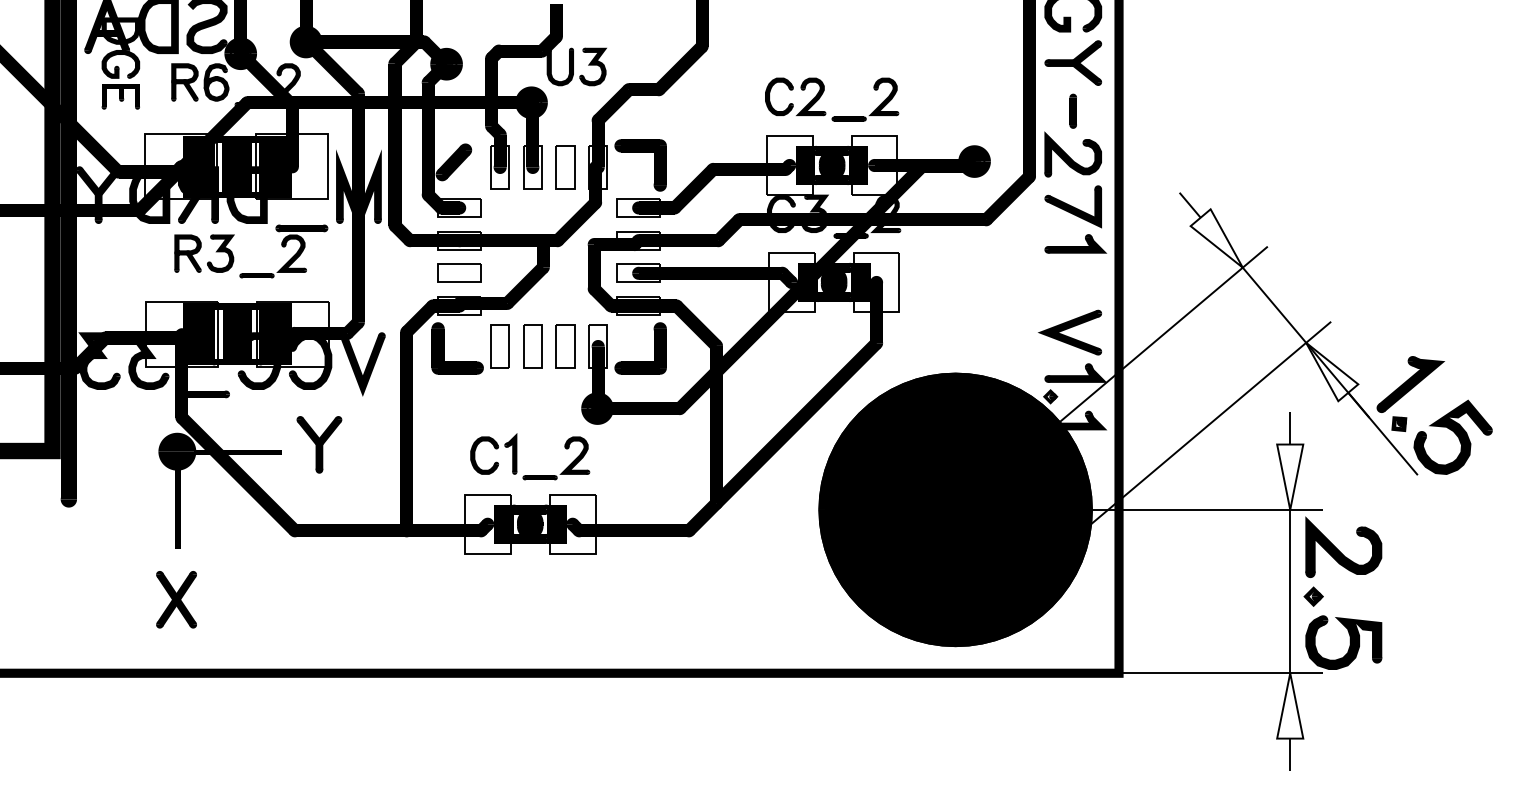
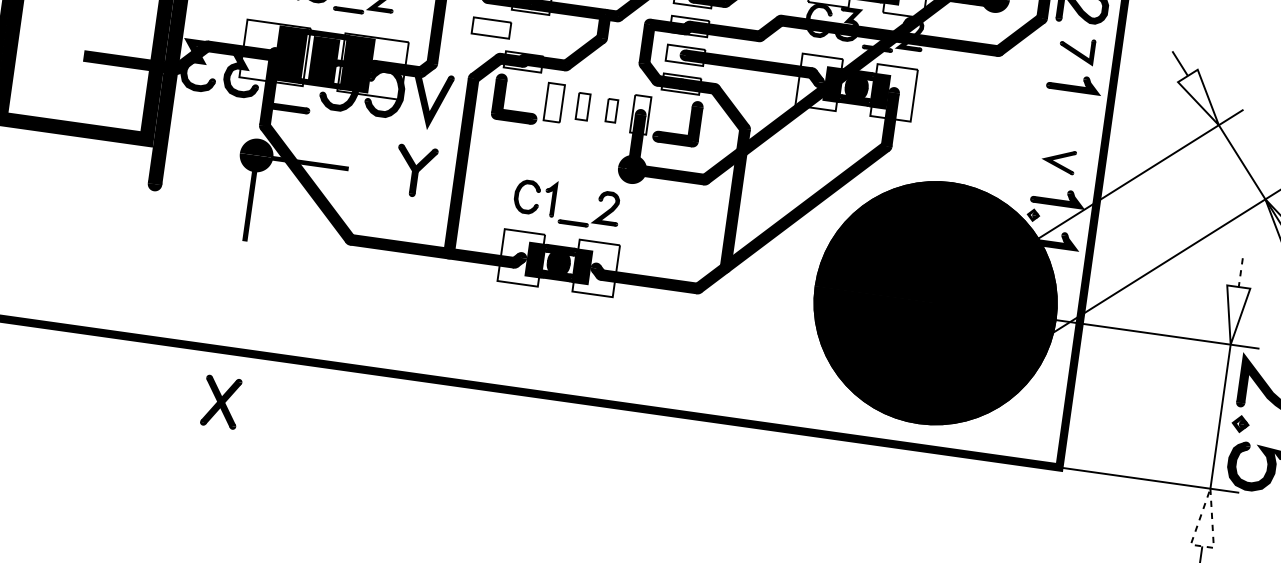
part: (1073, 206) -> (1077, 50), size x0.7
part: (459, 272) -> (491, 27), moved
part: (1070, 332) -> (1058, 161), size x0.6
part: (532, 346) -> (582, 106), size x0.7
part: (565, 346) -> (611, 110), size x0.6
line: (1290, 428) -> (1240, 272), solid -> dashed
part: (319, 444) -> (415, 171), moved
part: (176, 599) -> (221, 402), moved
line: (1289, 738) -> (1201, 546), solid -> dashed

